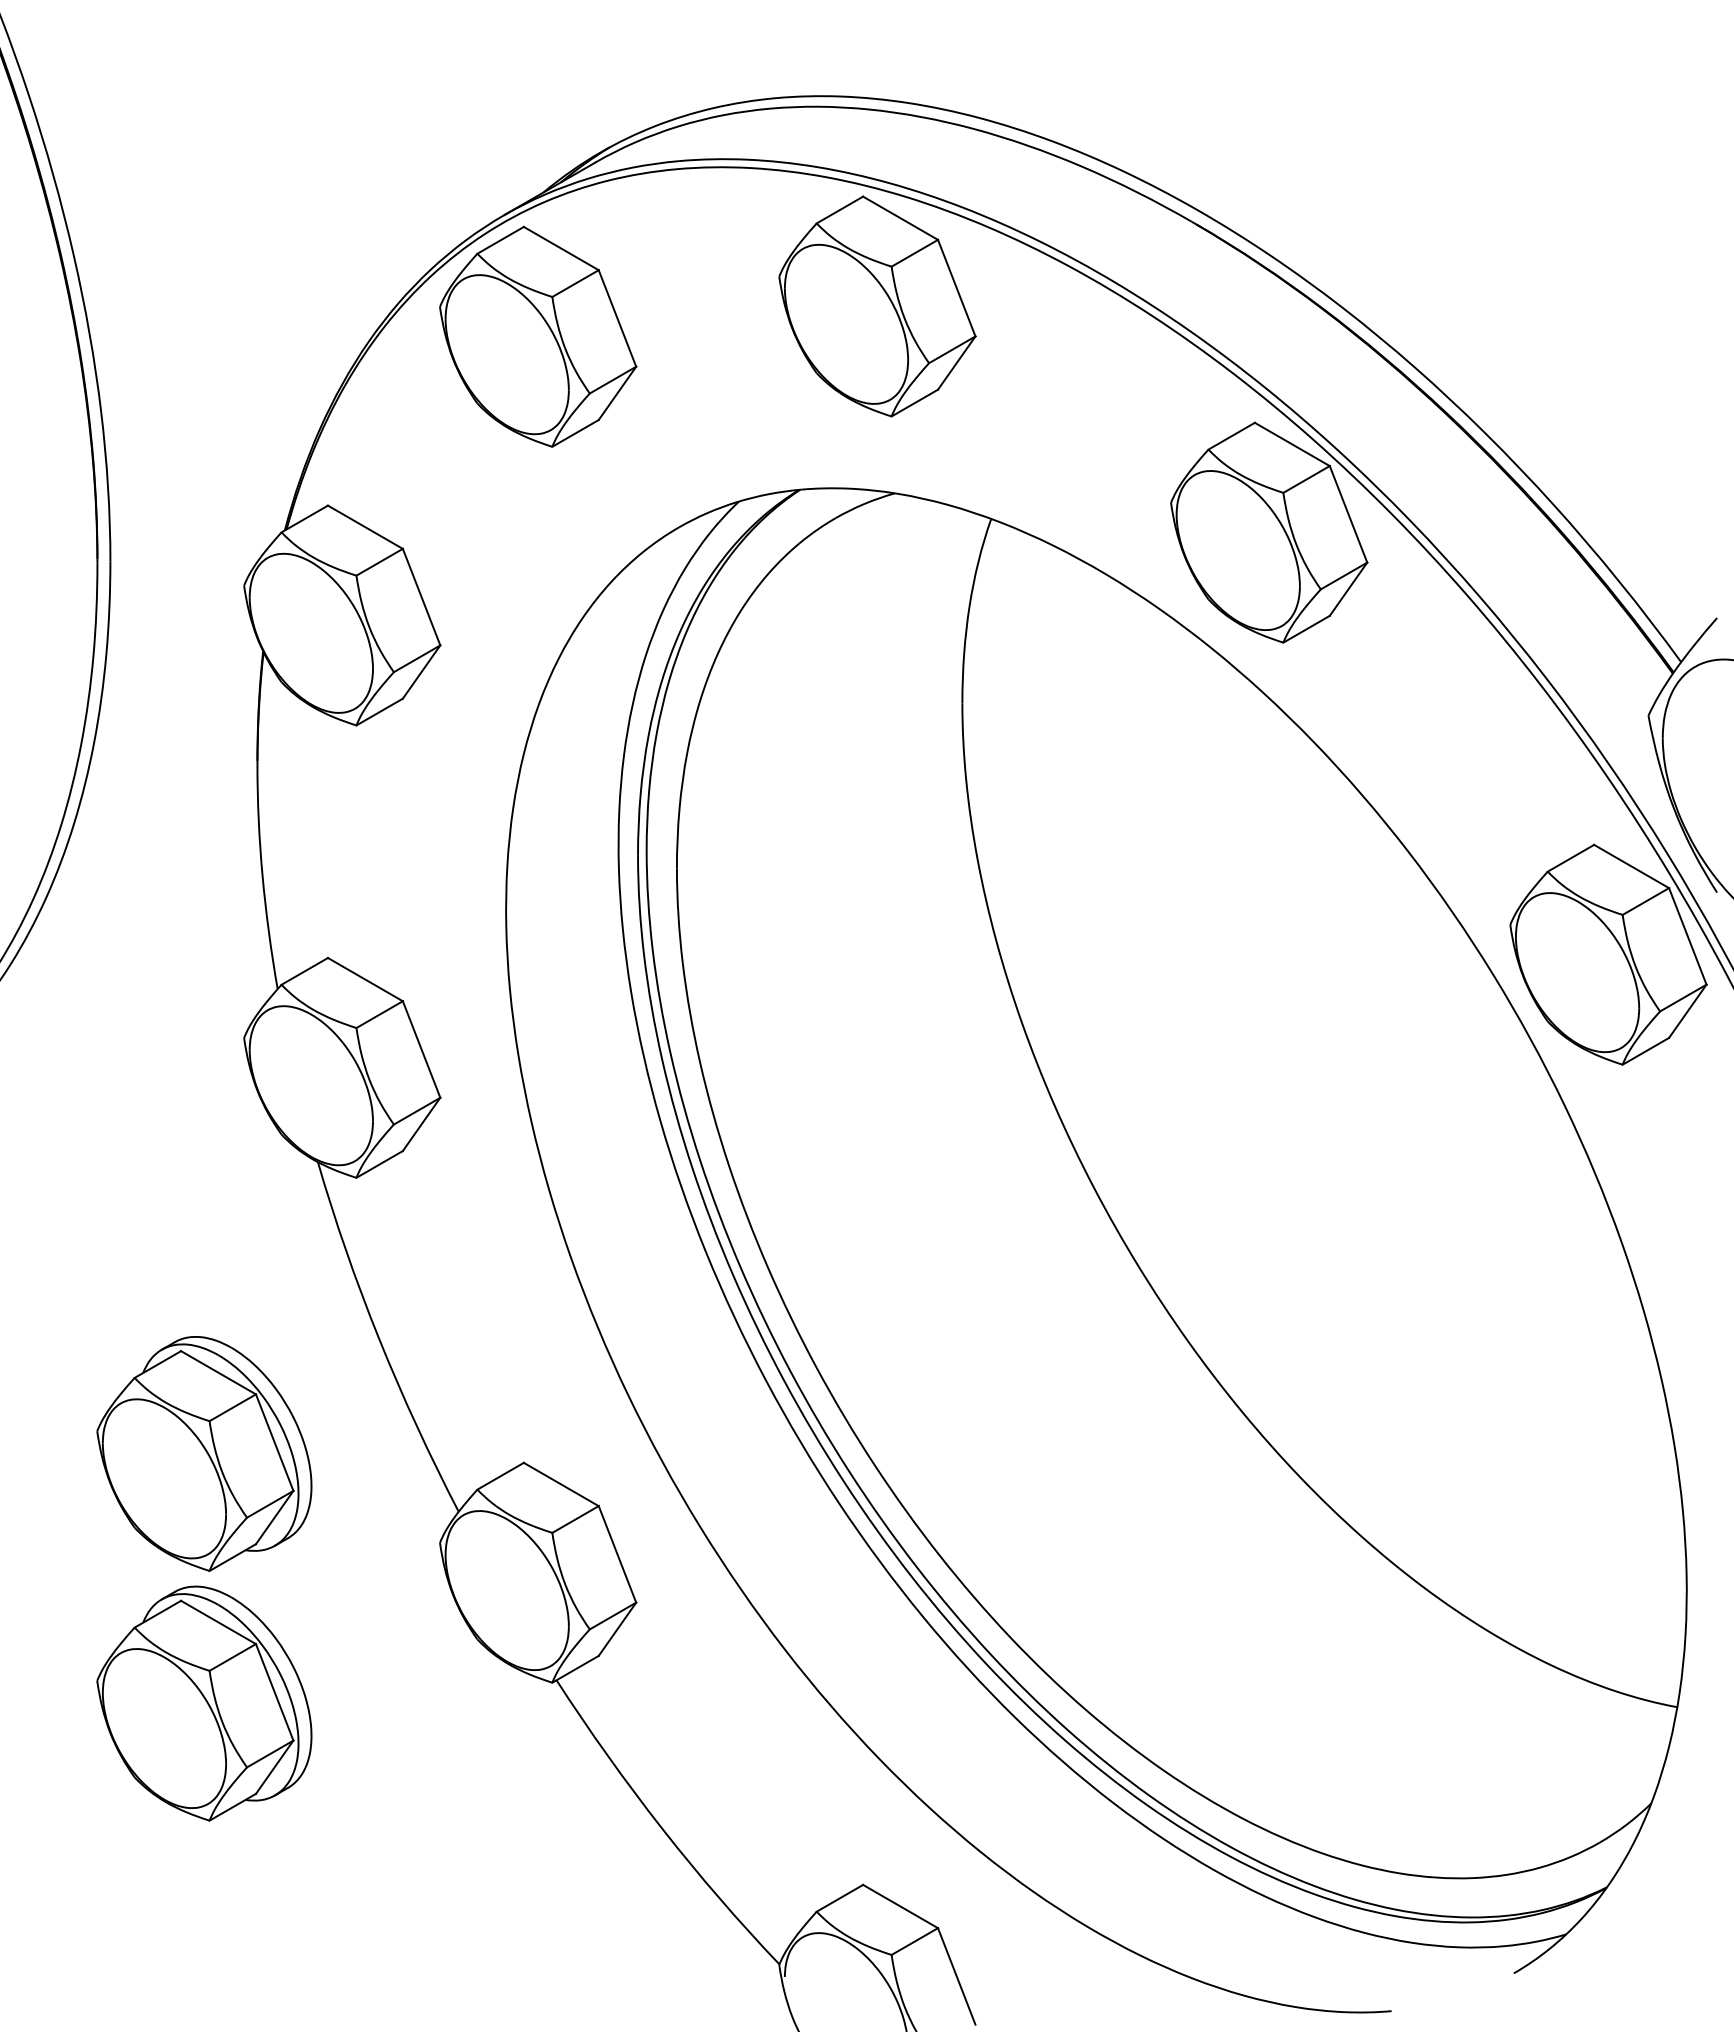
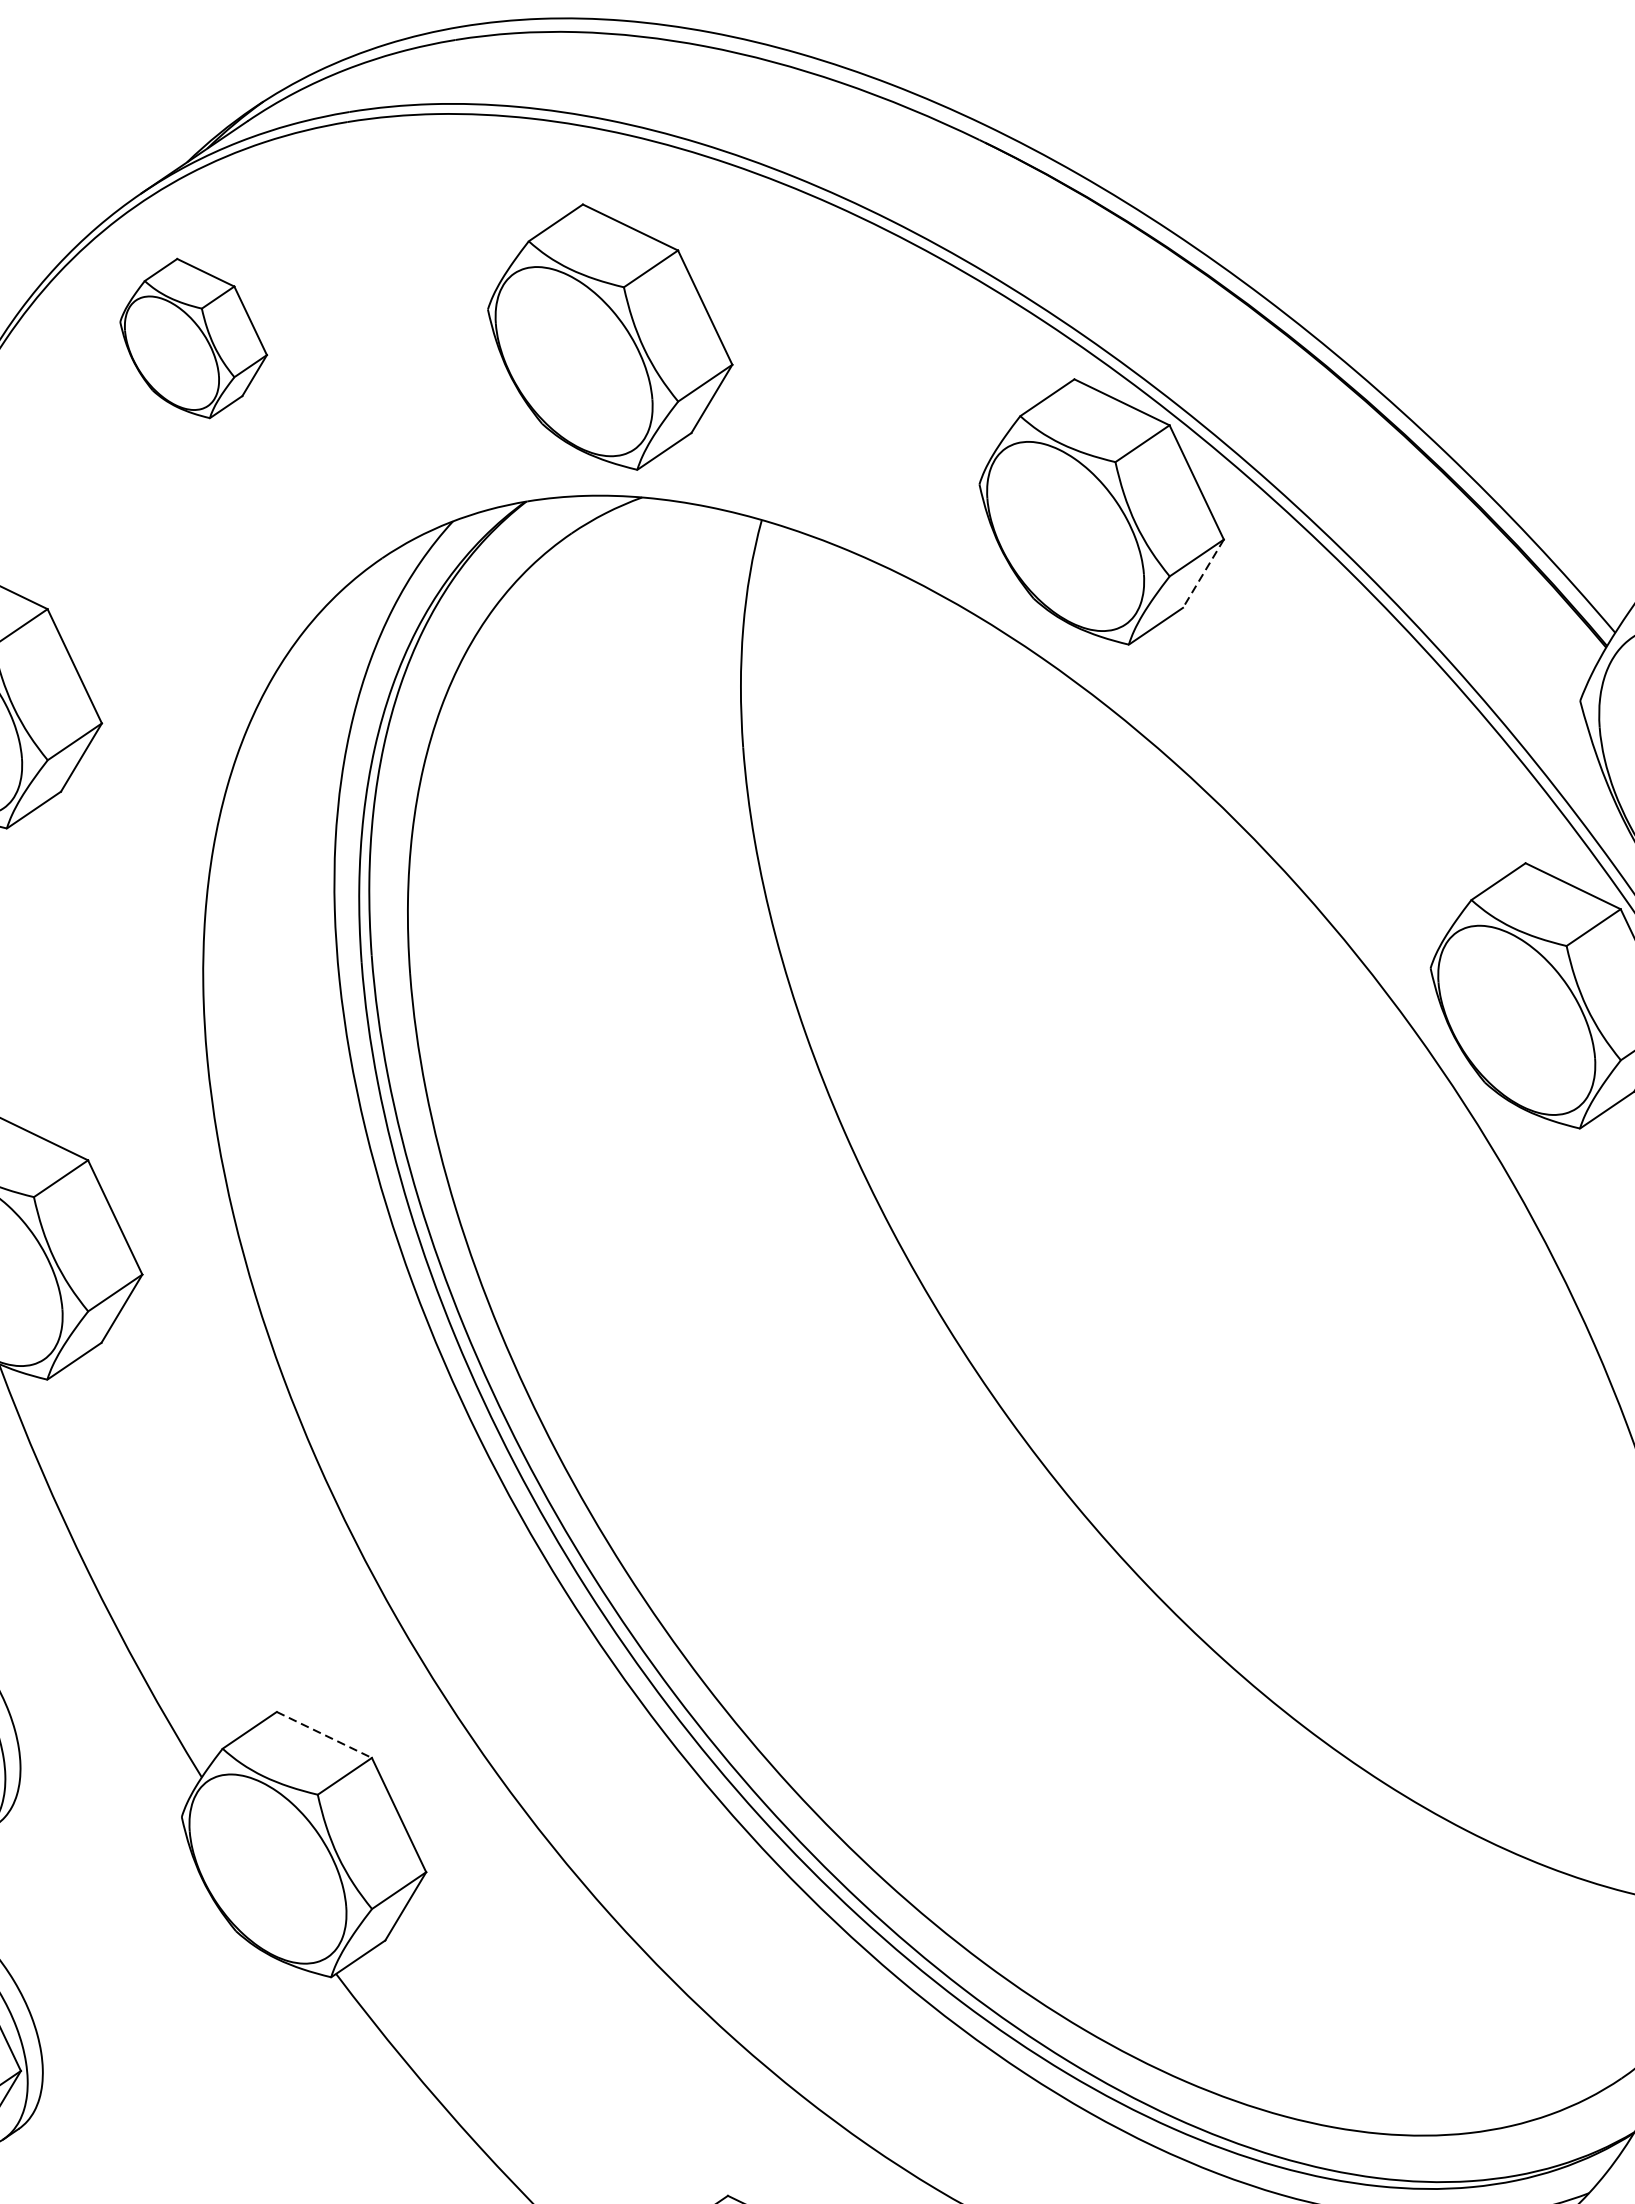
part: (877, 306) -> (610, 337), moved
part: (538, 336) -> (193, 338), size x0.6
line: (1348, 589) -> (1203, 574), solid -> dashed
line: (561, 1484) -> (324, 1734), solid -> dashed

